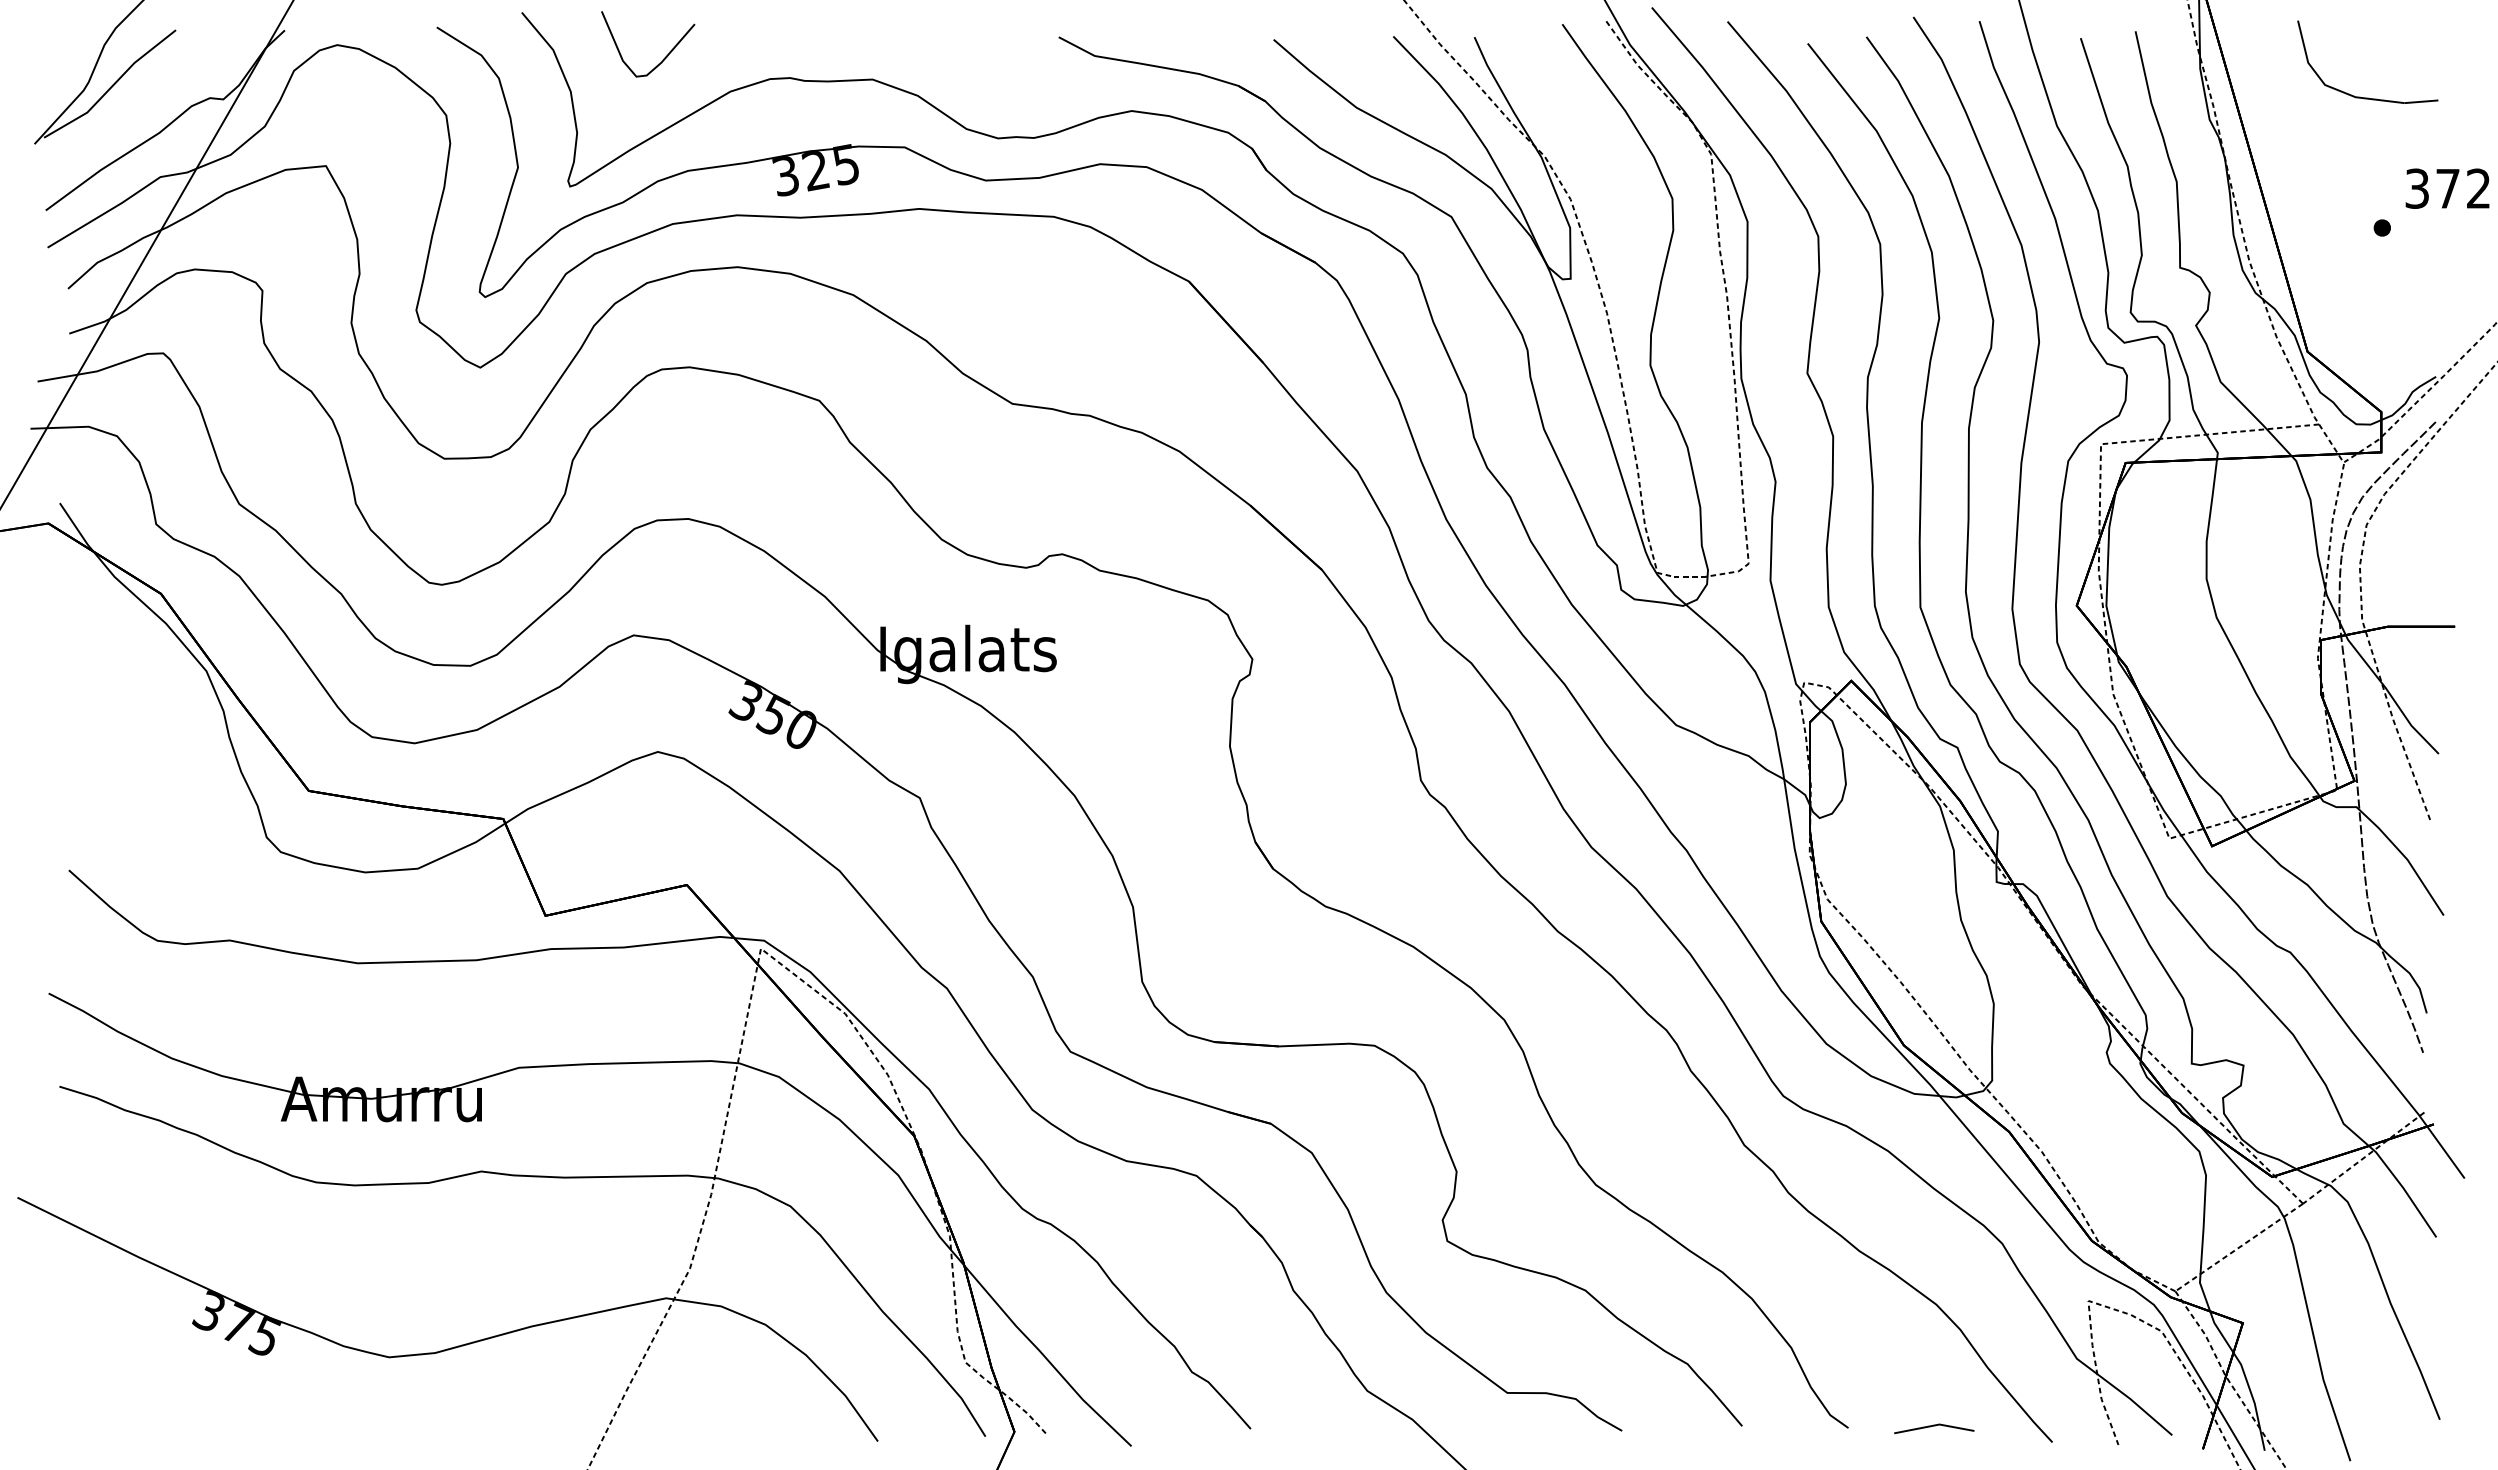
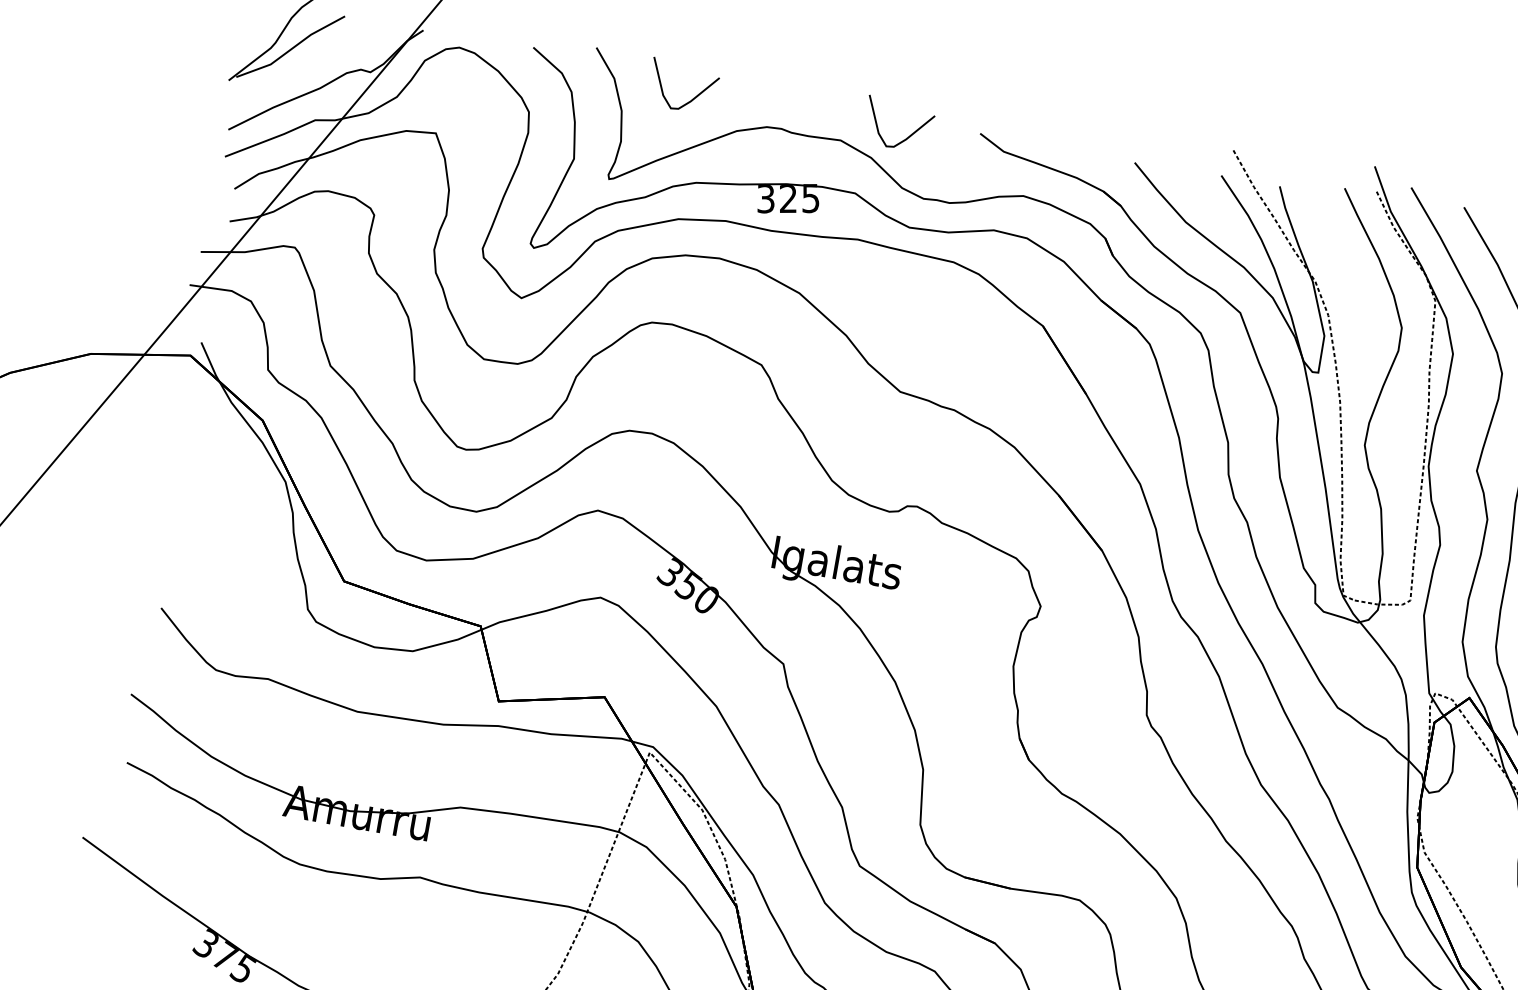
curve: (962, 58) -> (908, 136), added

